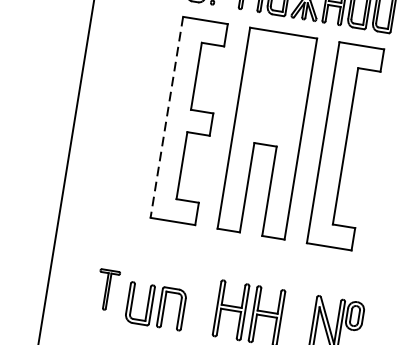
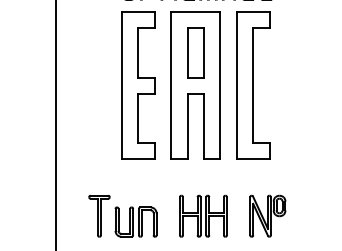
part: (274, 88) -> (195, 52), added
line: (166, 116) -> (121, 85), dashed -> solid
part: (107, 289) -> (99, 215), size x1.43

